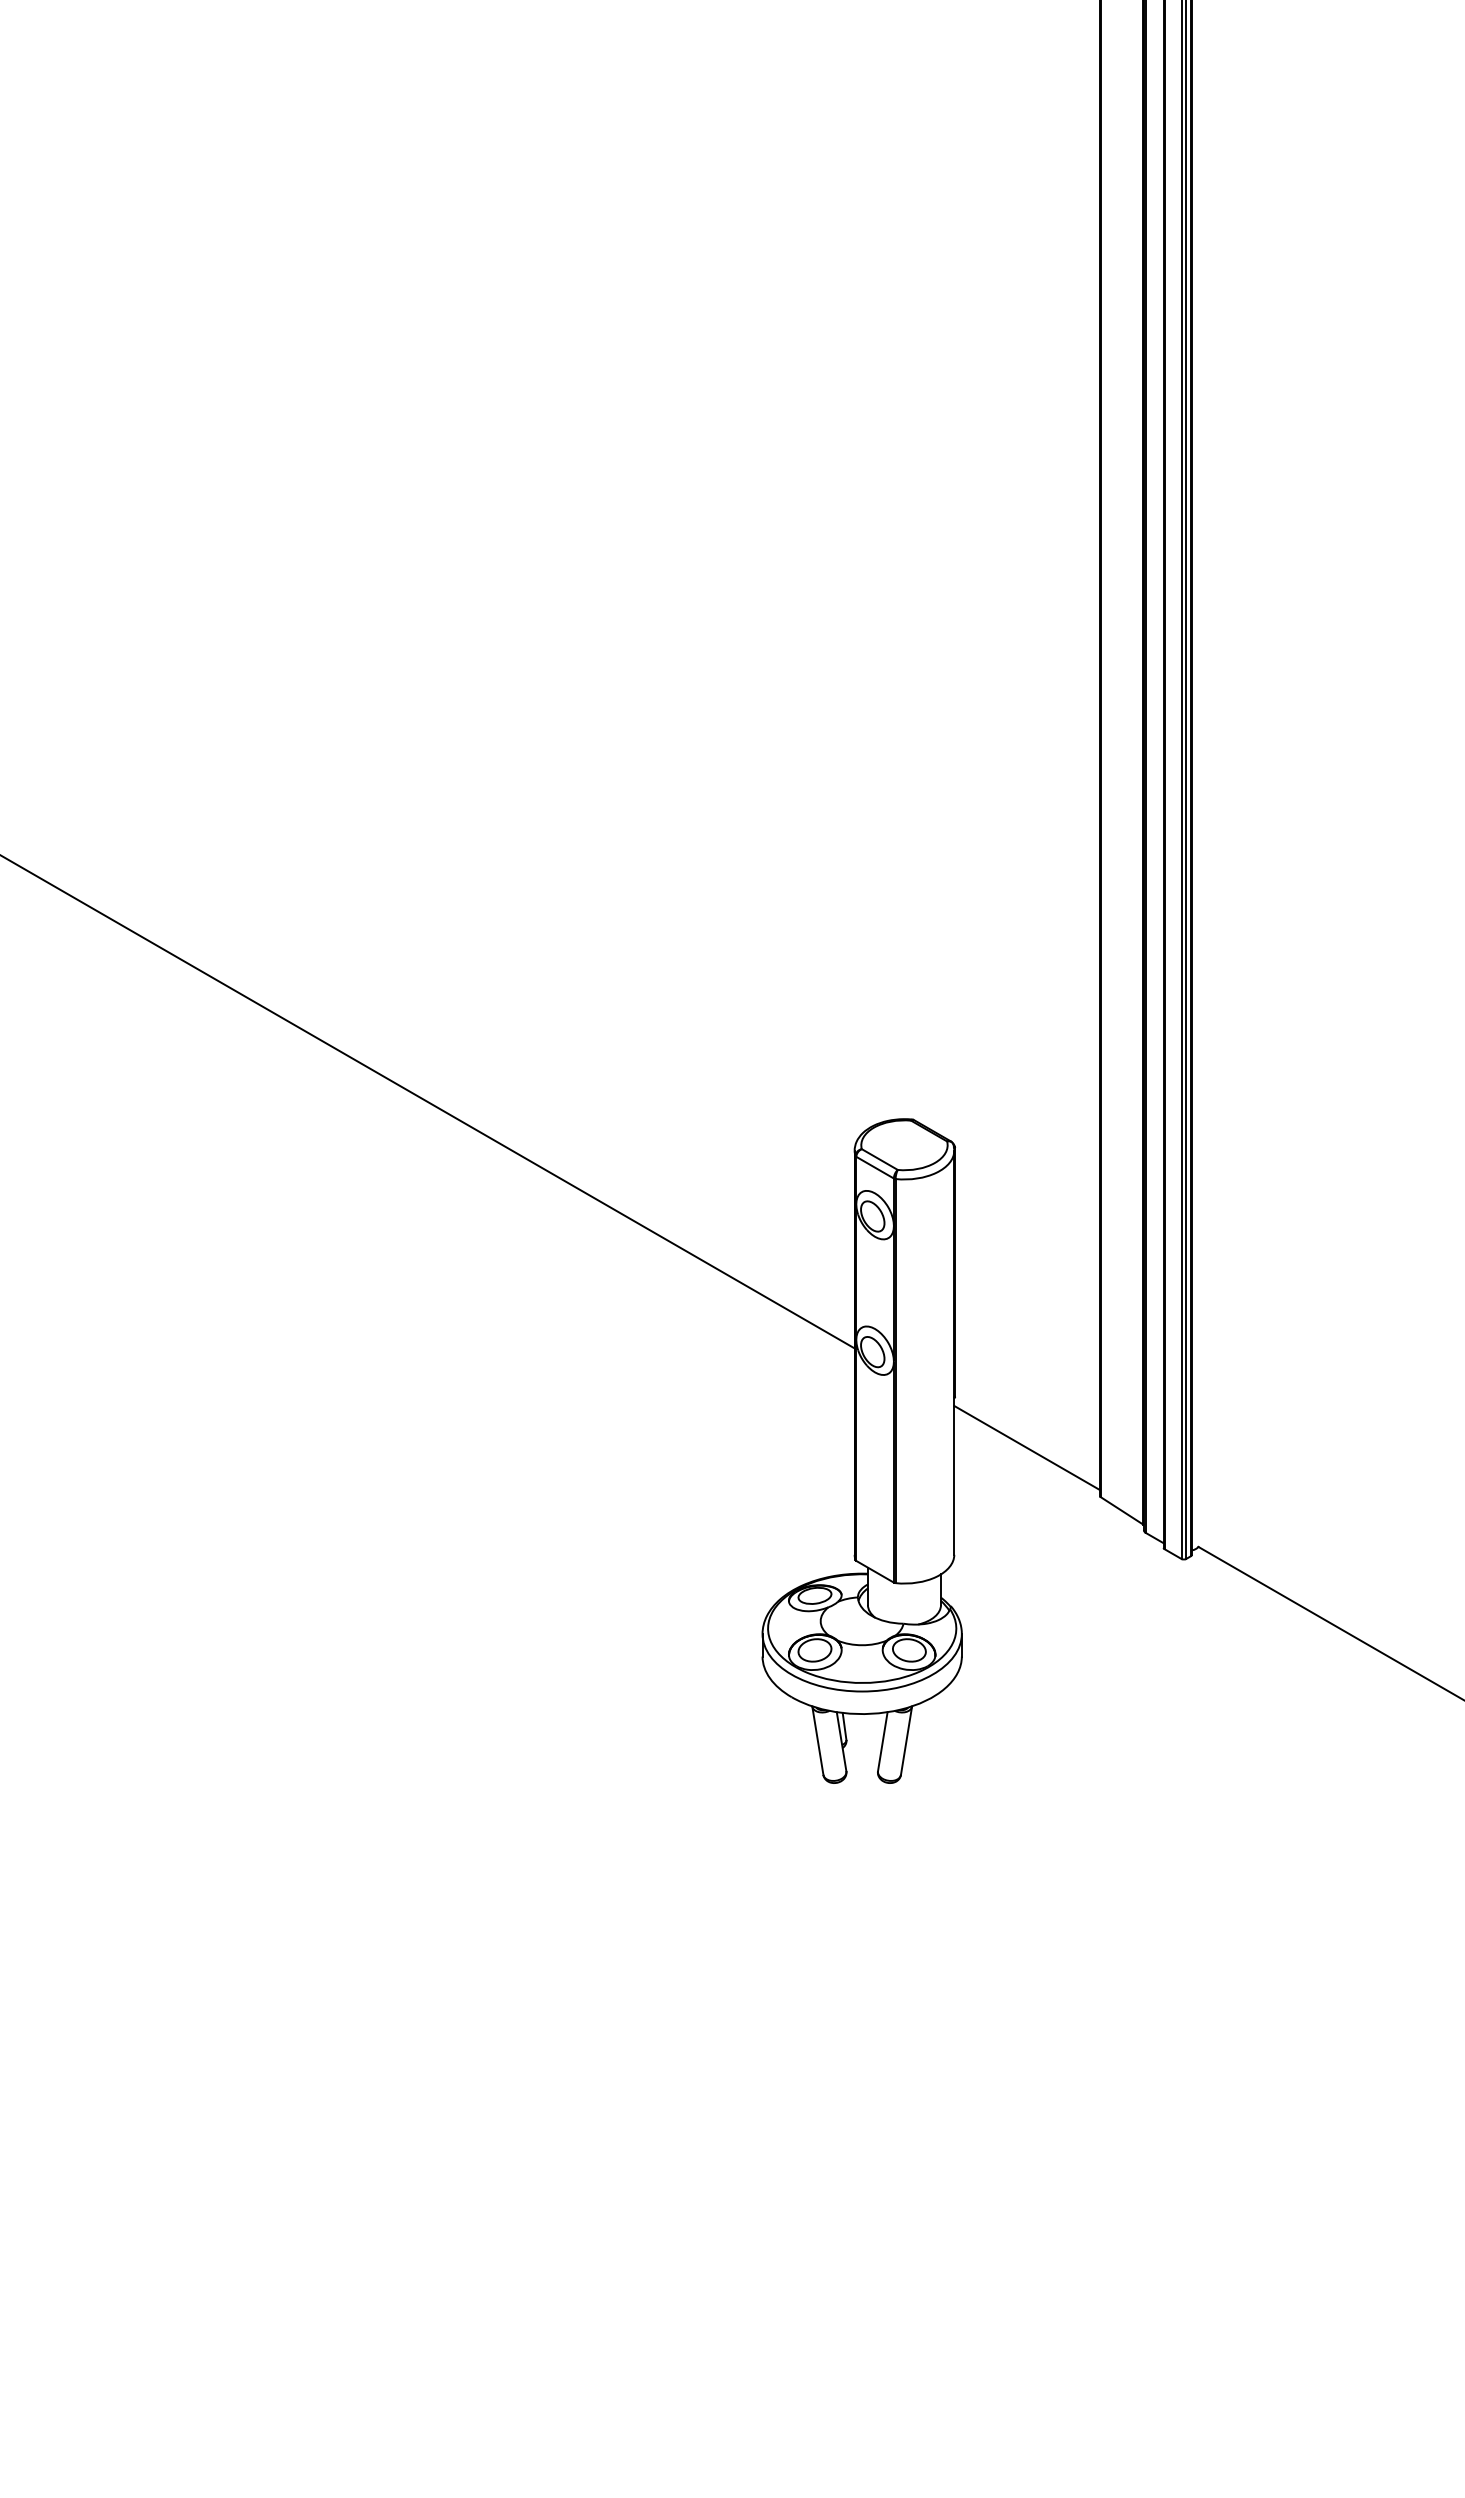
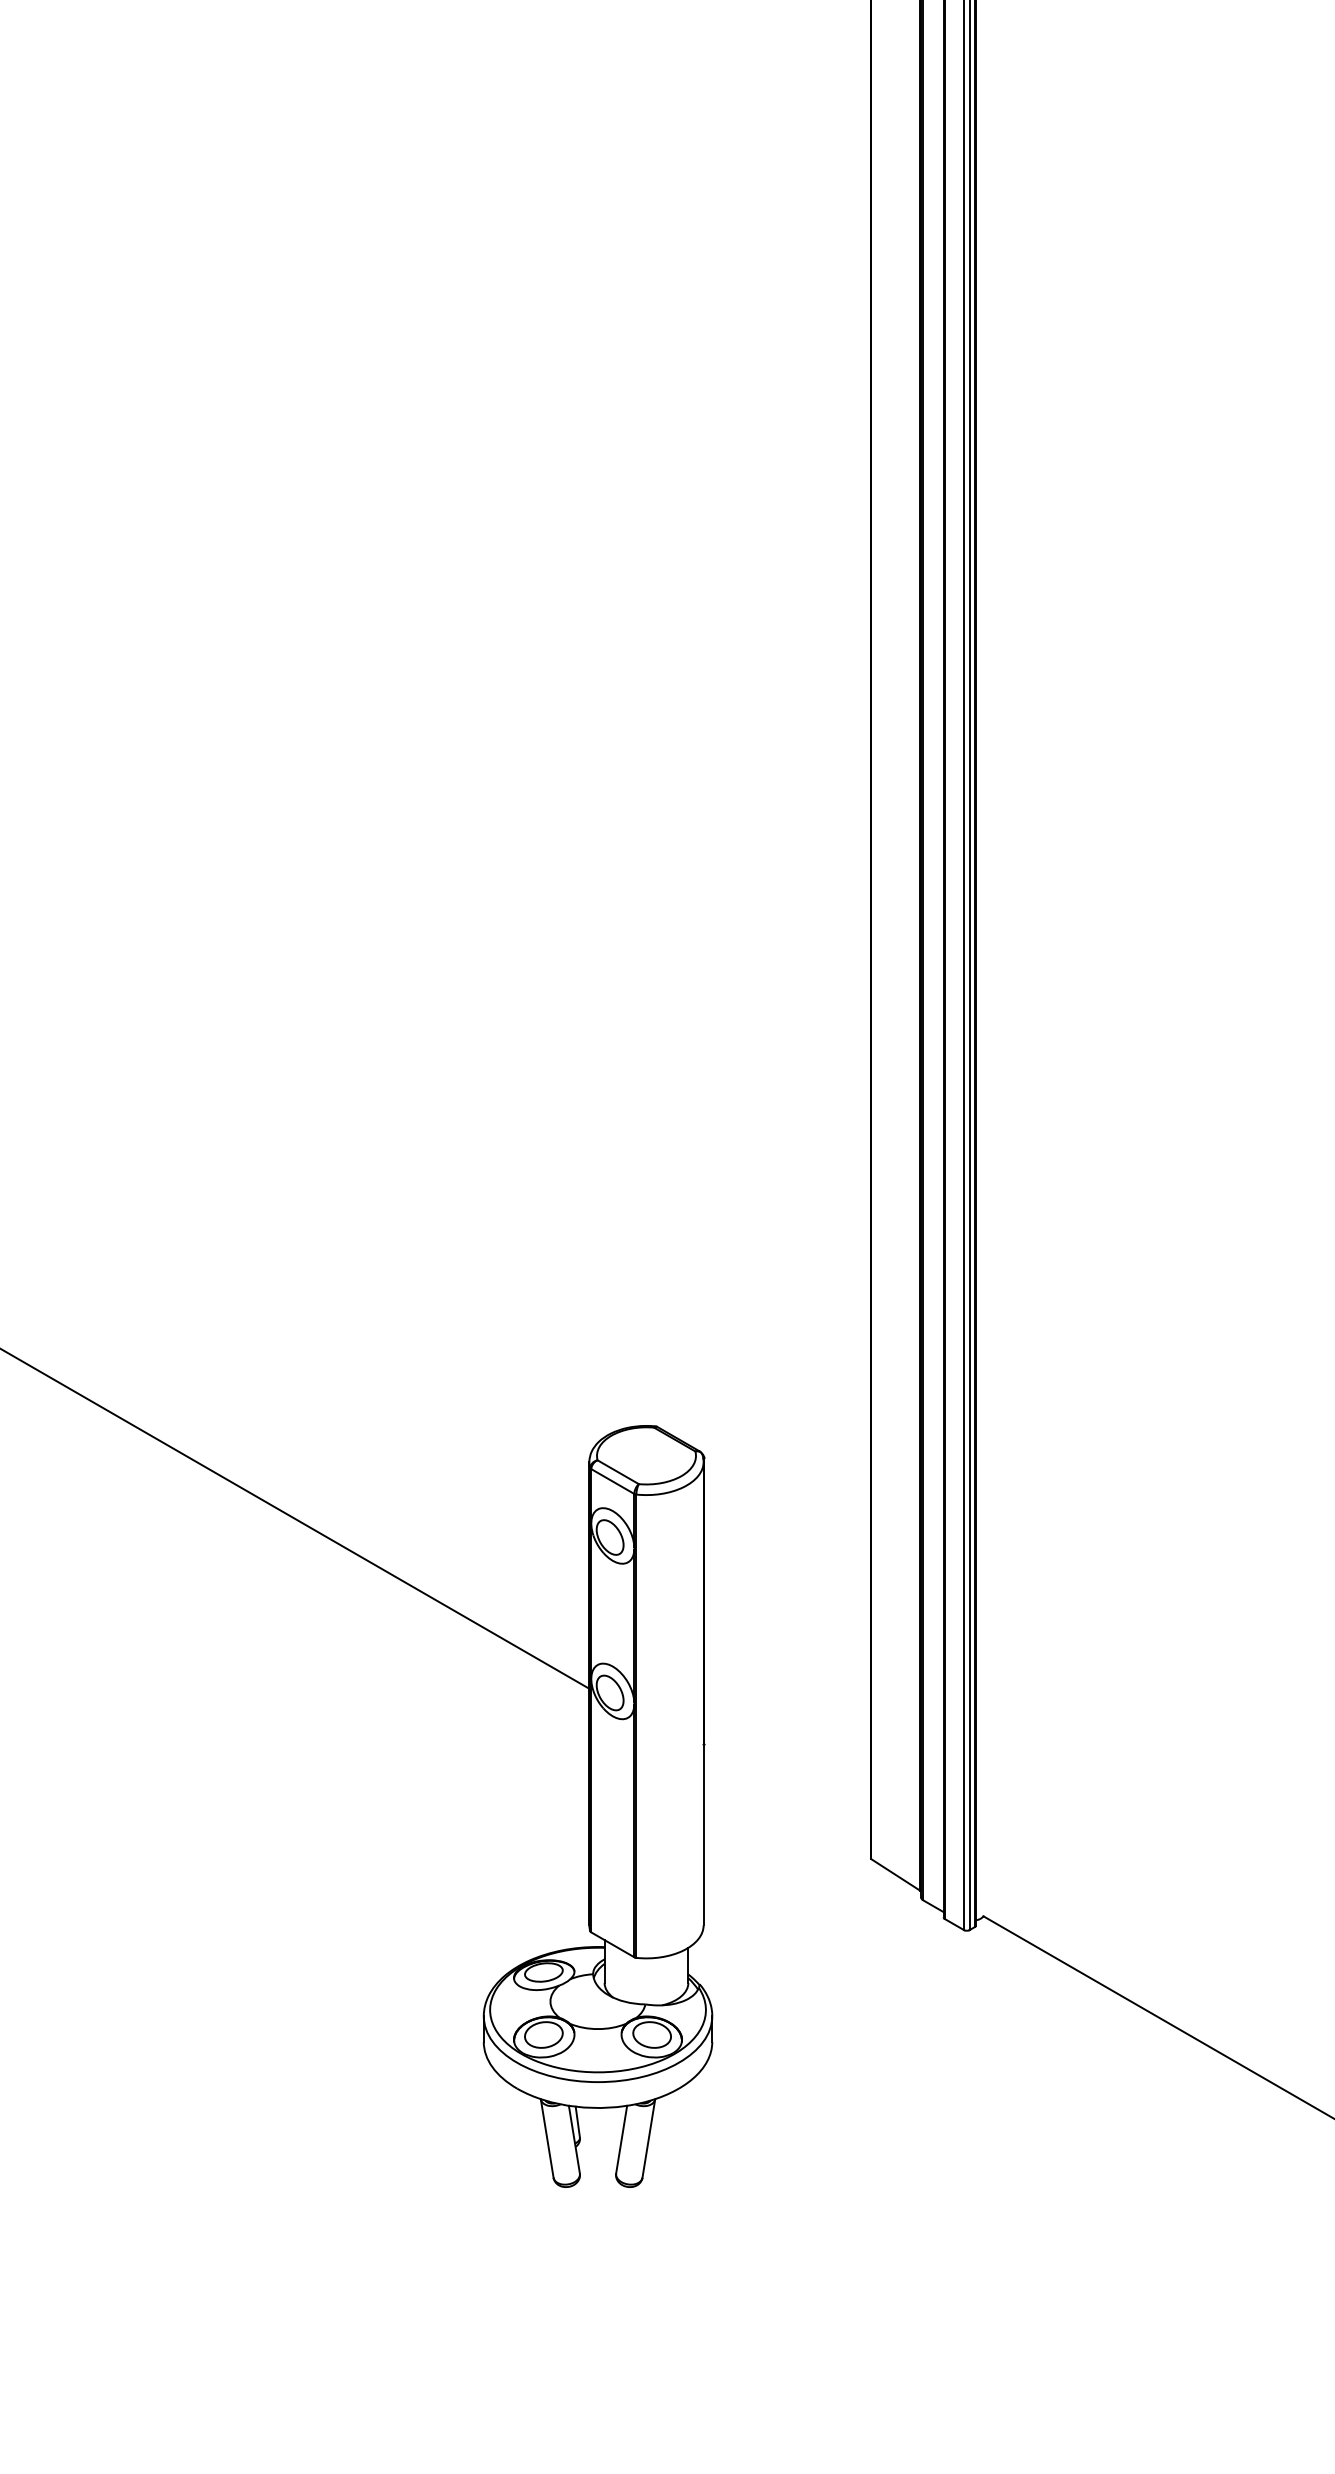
line: (1027, 1447) -> (787, 1802), removed

